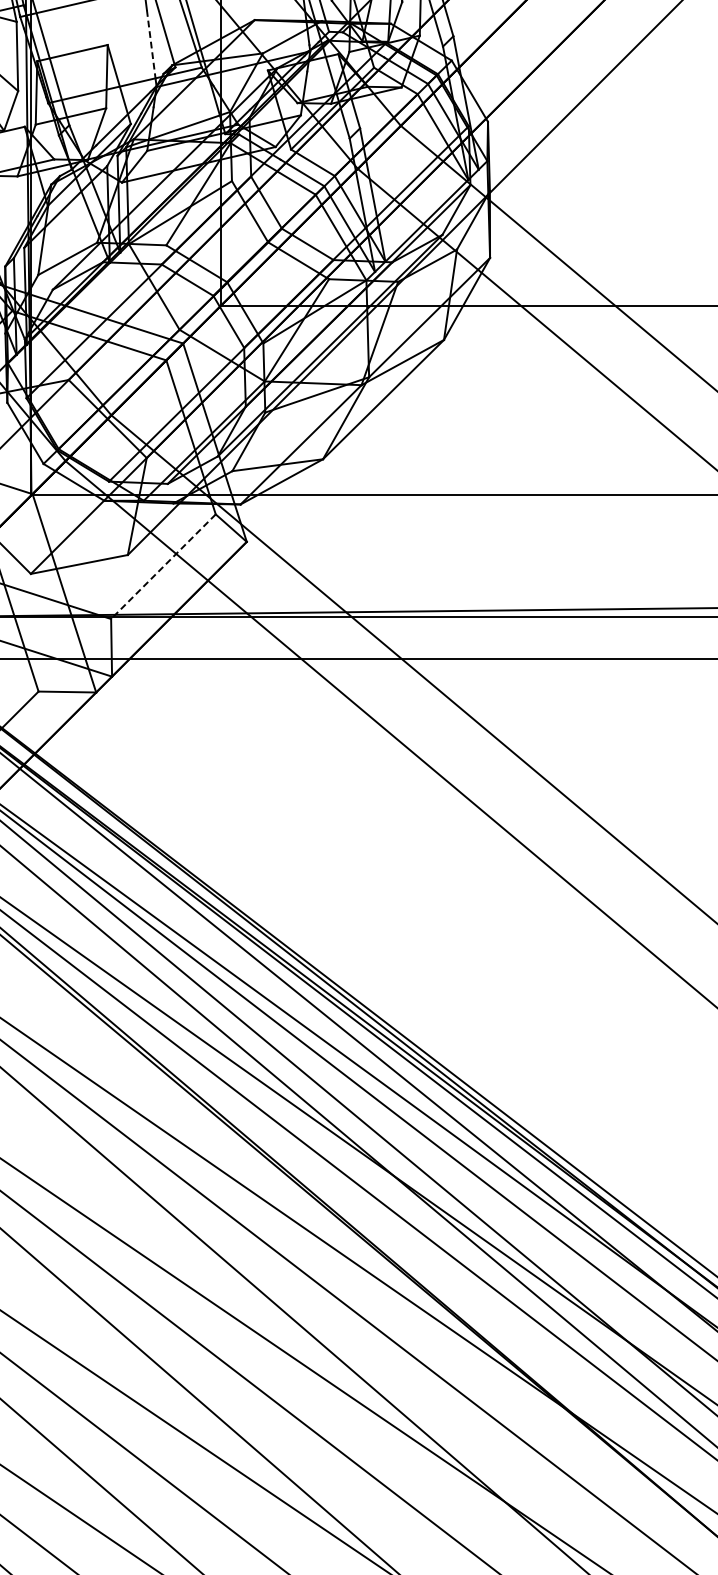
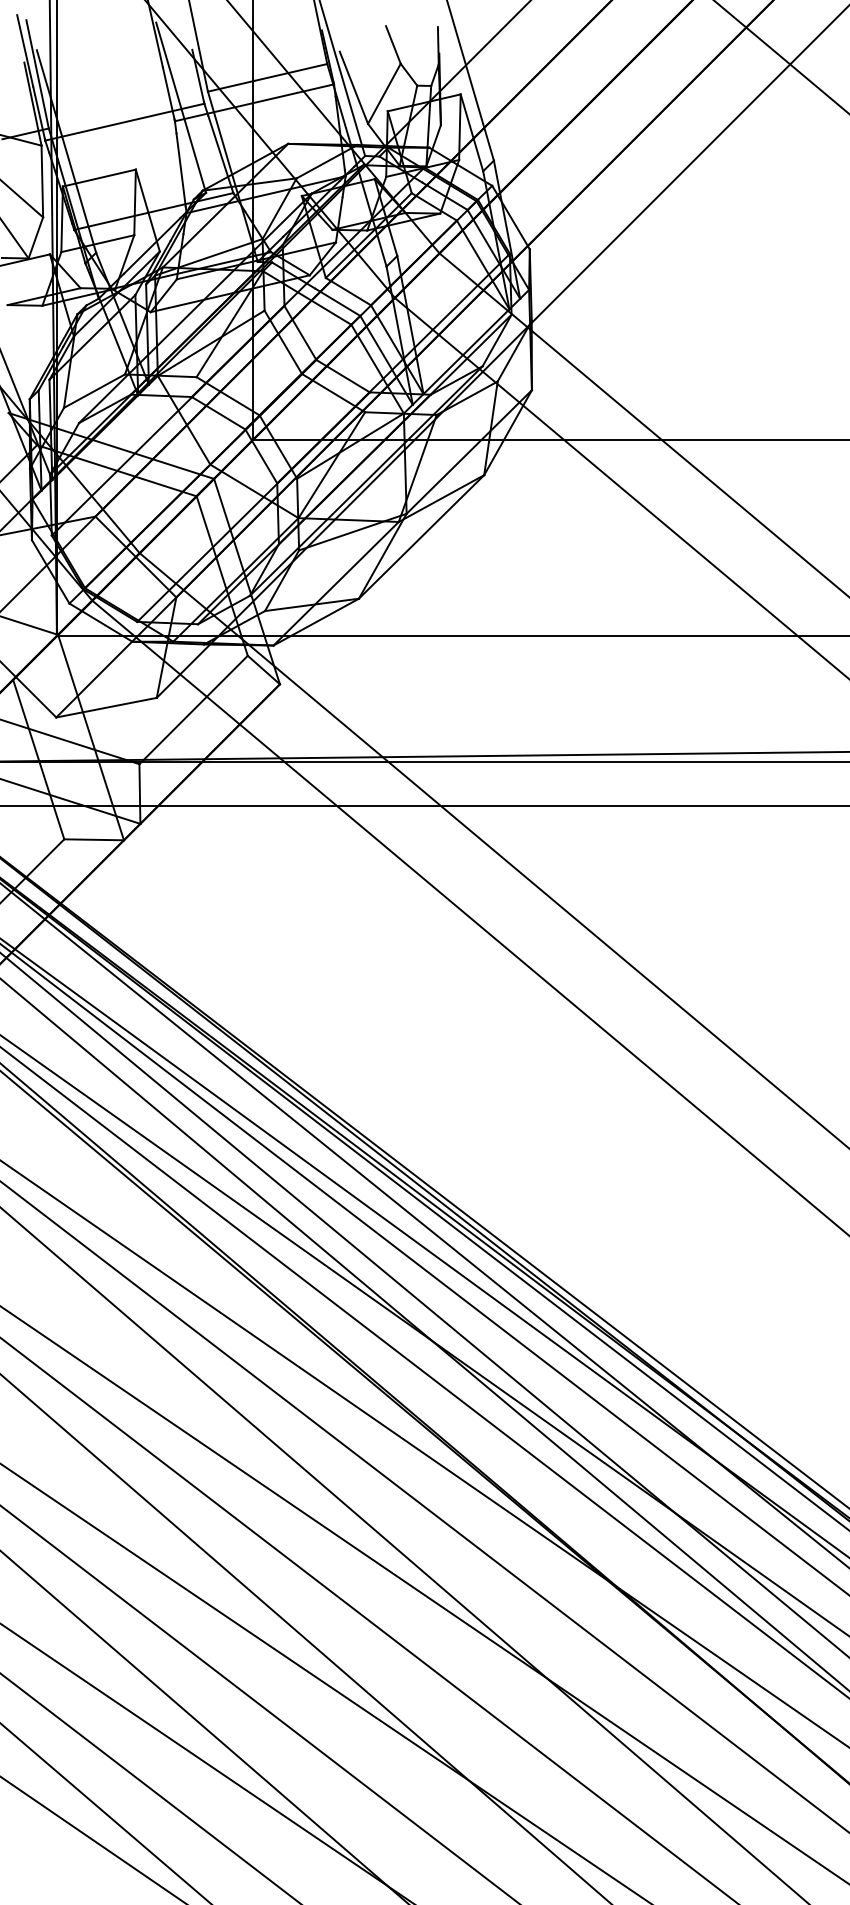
line: (151, 45) -> (181, 170), dashed -> solid
line: (163, 567) -> (193, 710), dashed -> solid

